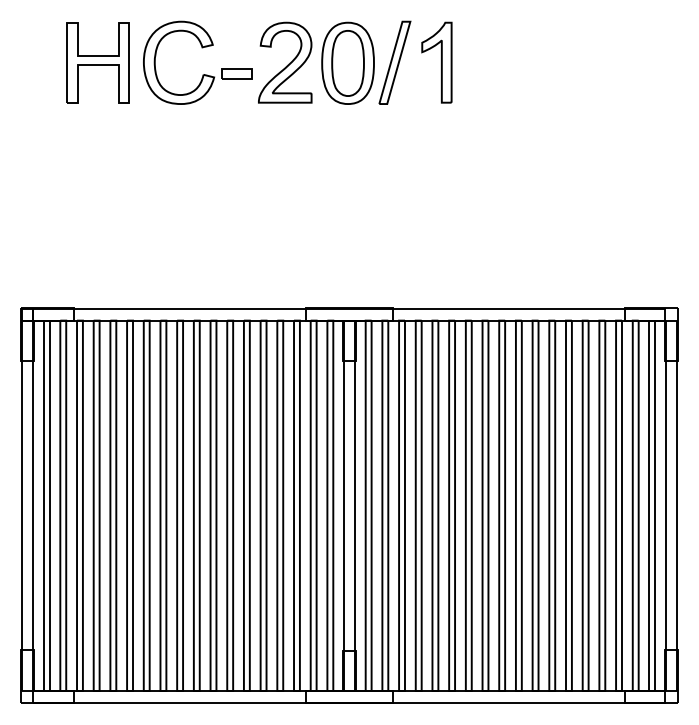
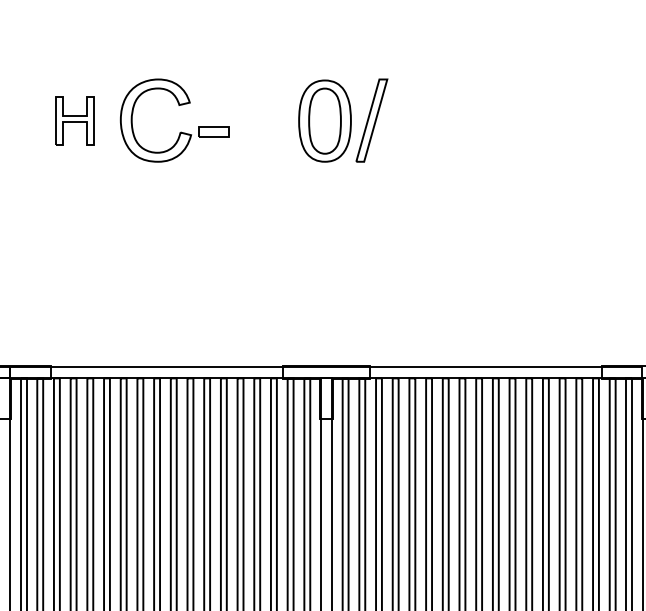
part: (97, 62) -> (74, 120), size x0.6
part: (285, 62) -> (262, 120), removed
part: (436, 62) -> (413, 120), removed

